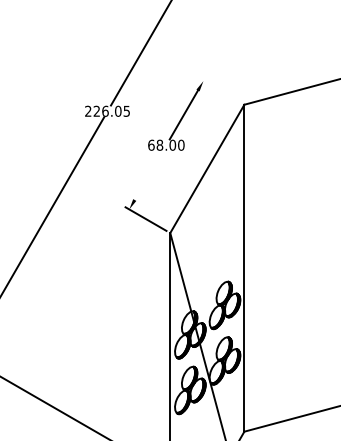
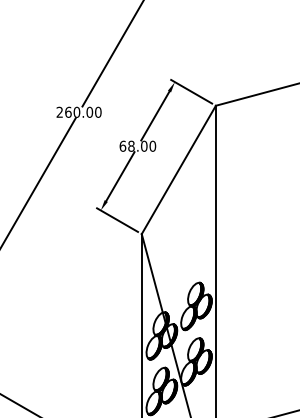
line: (219, 90) -> (191, 91), added
text: (111, 110) -> (83, 111), 226.05 -> 260.00
line: (148, 175) -> (120, 176), added

